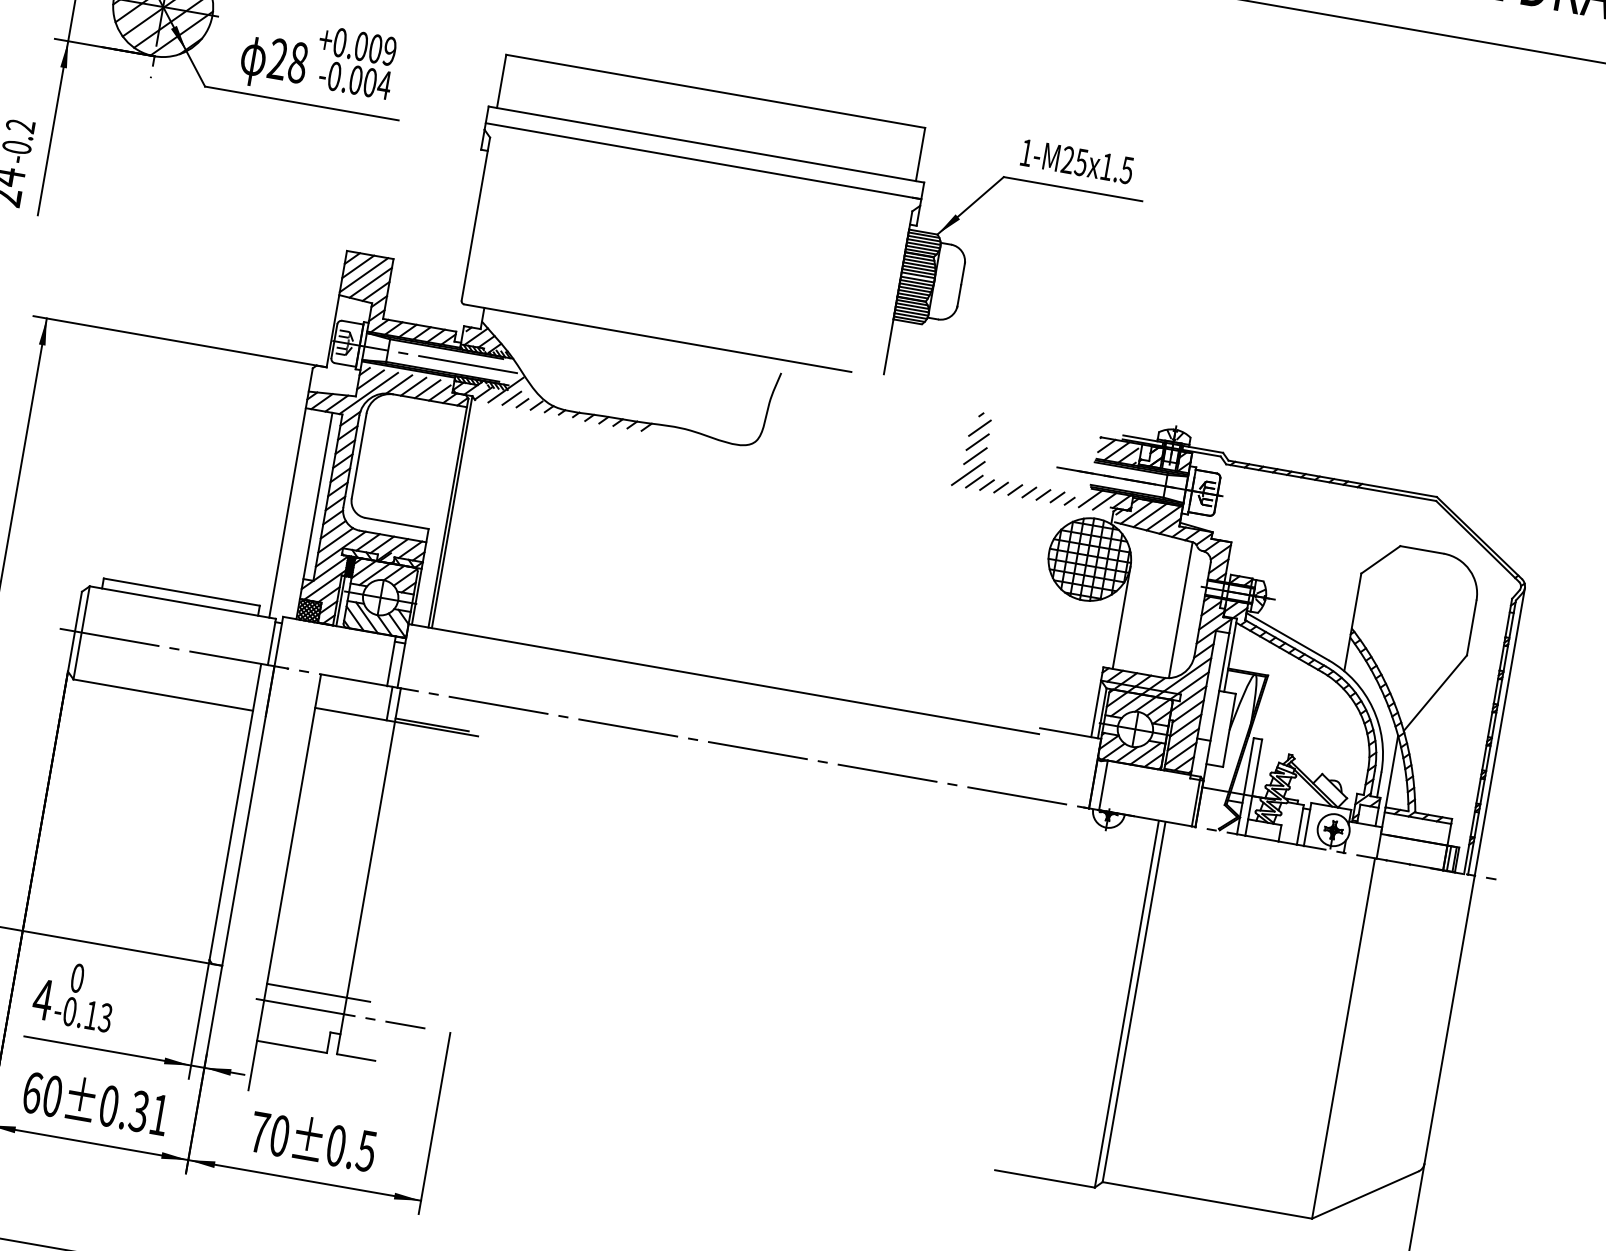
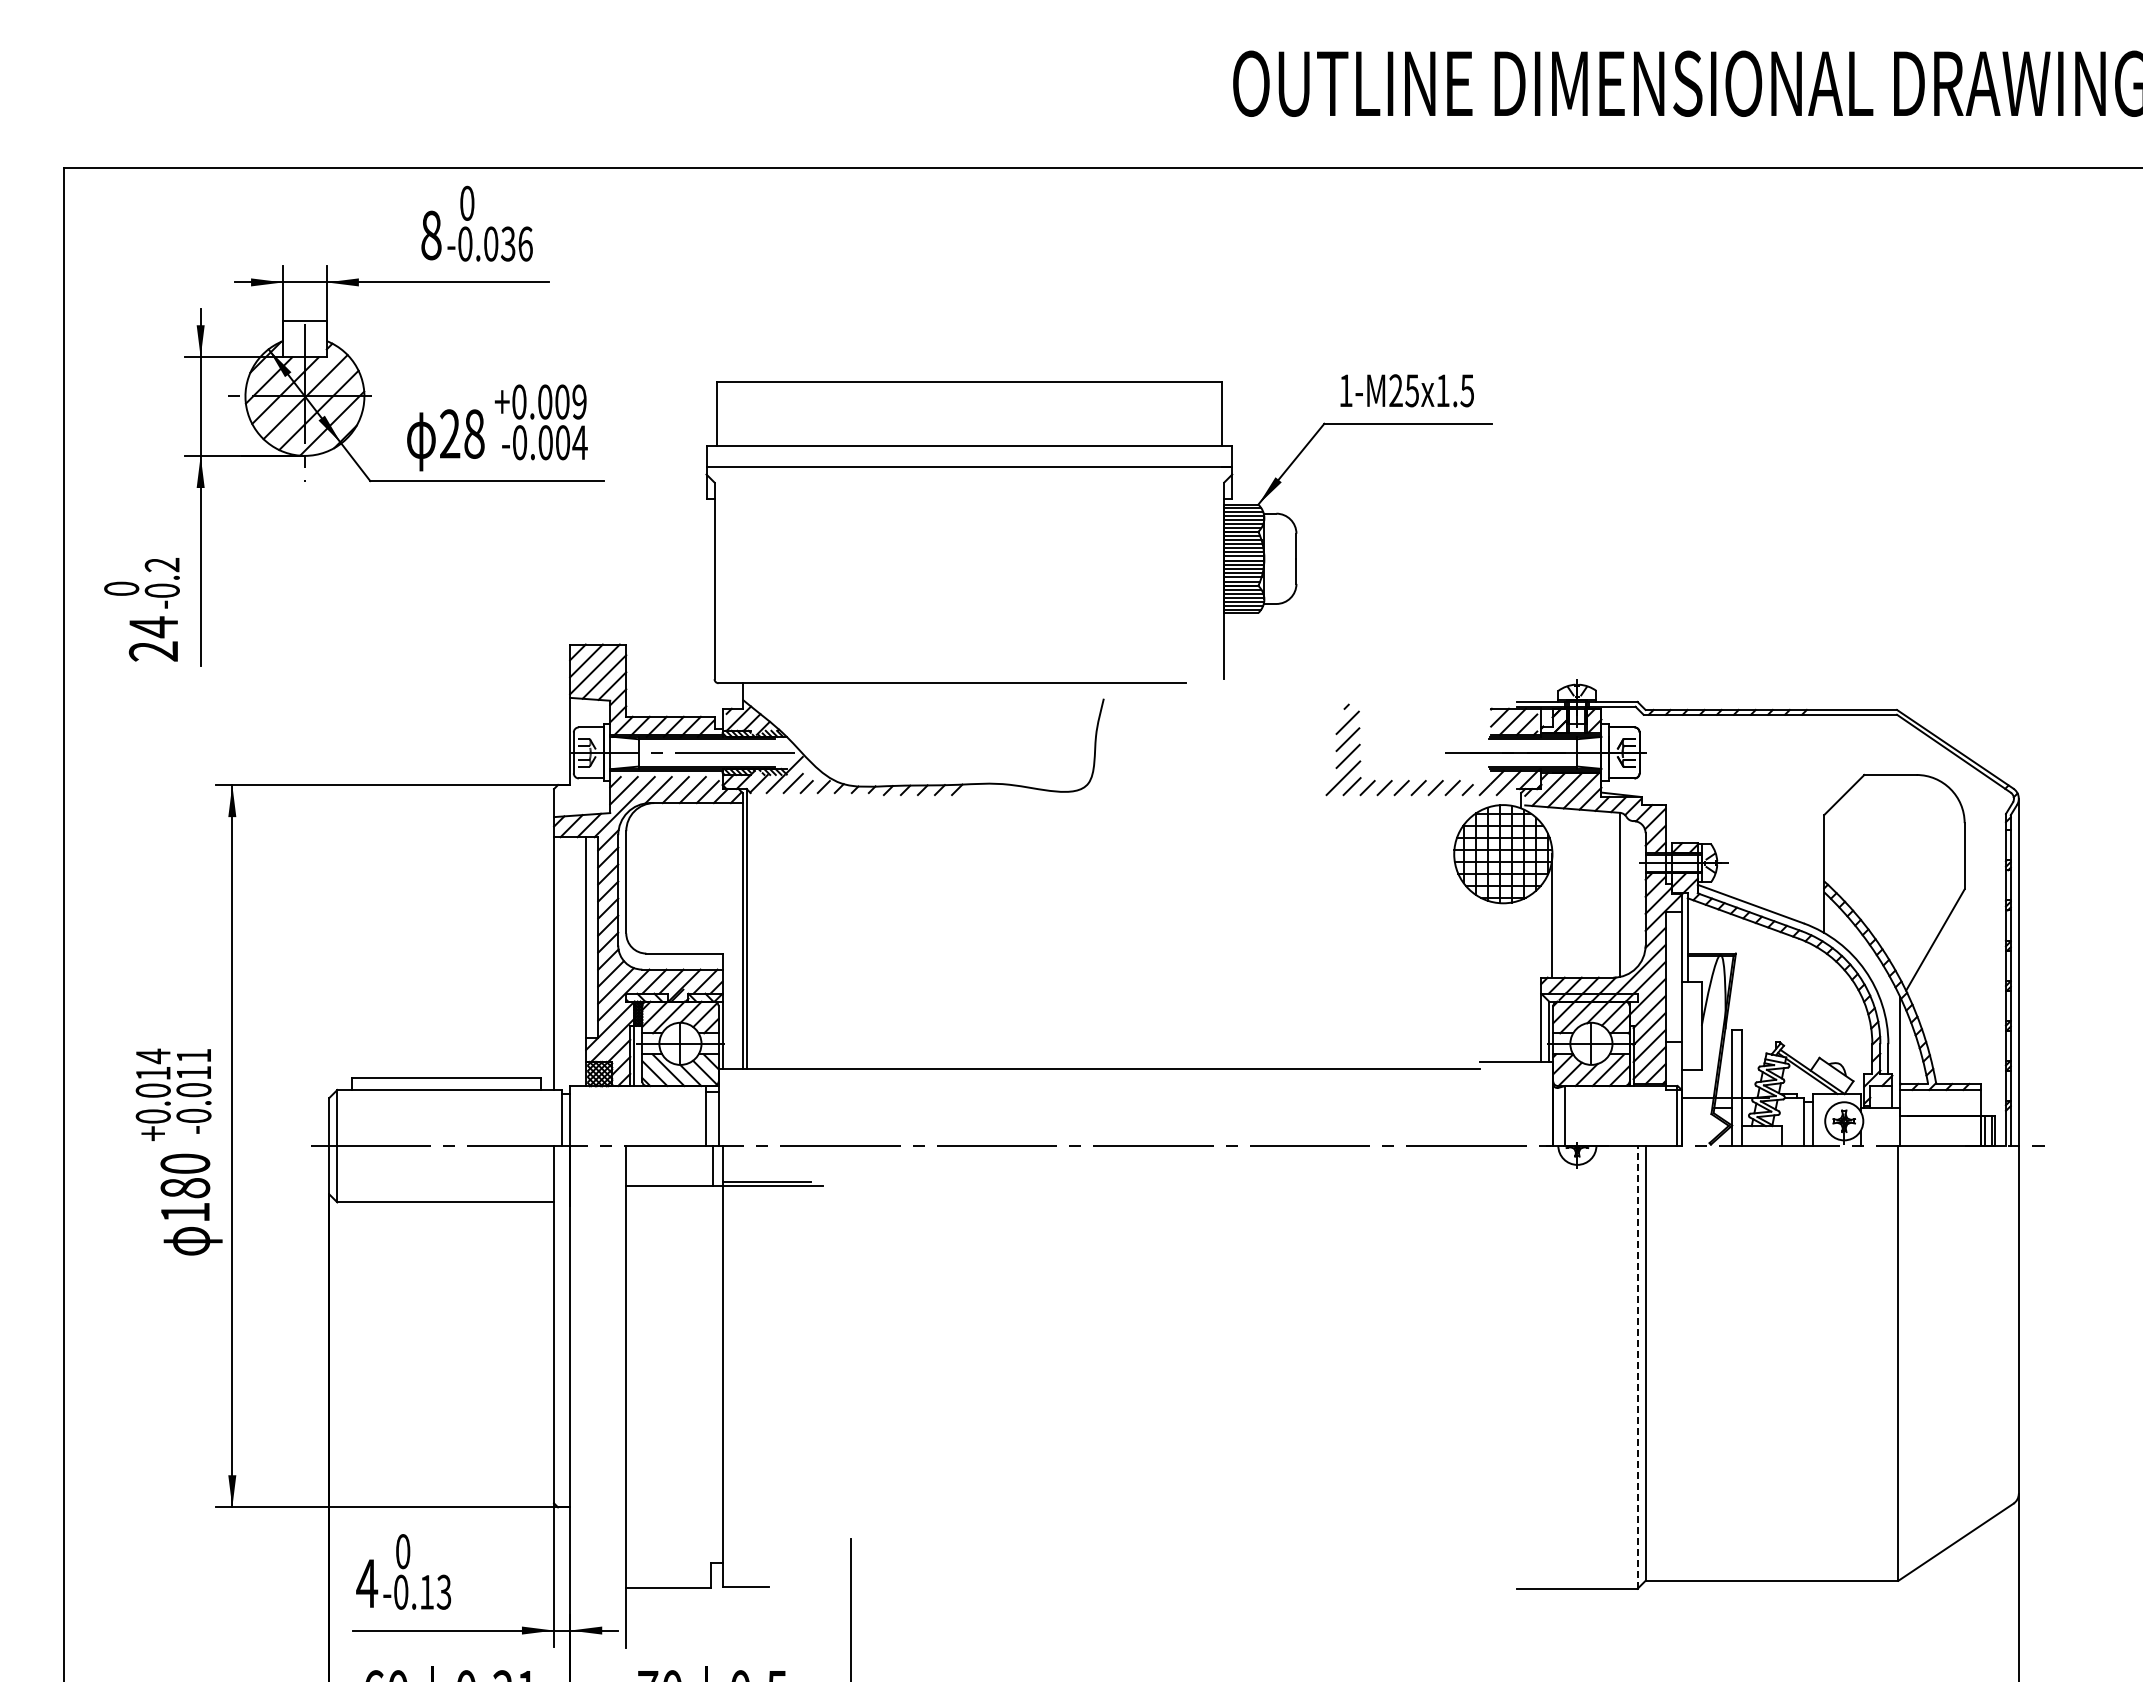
line: (318, 992) -> (688, 1519), removed
line: (1126, 1004) -> (1637, 1367), solid -> dashed
line: (340, 1013) -> (718, 1539), removed

